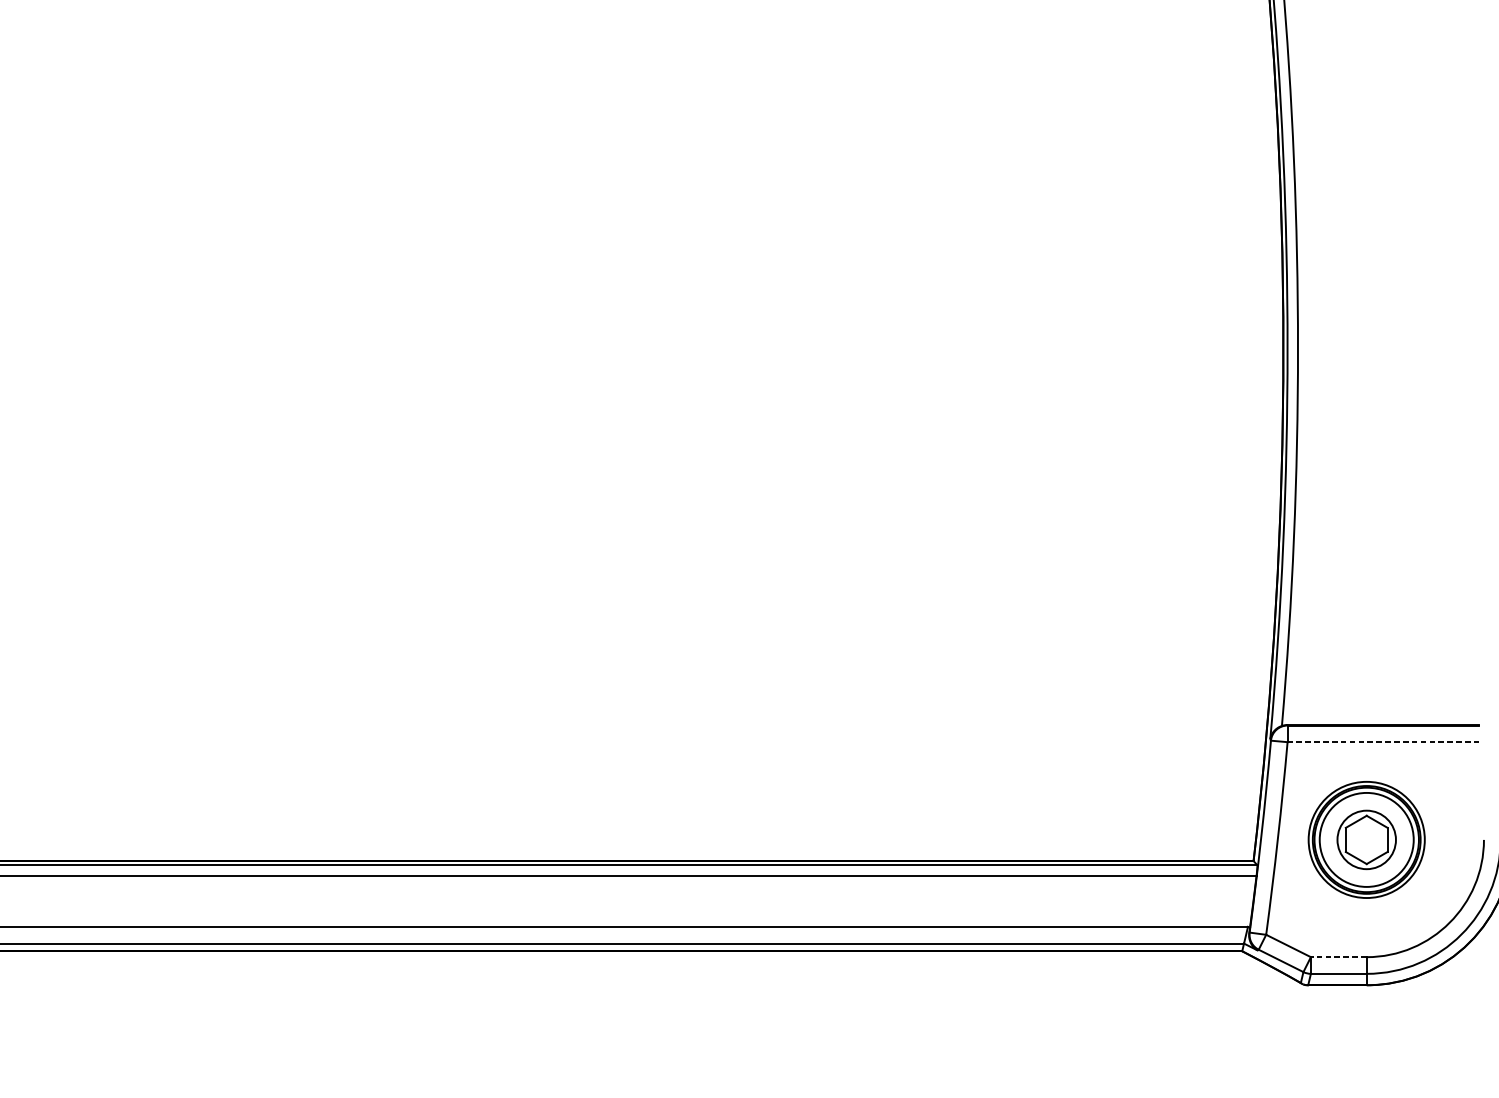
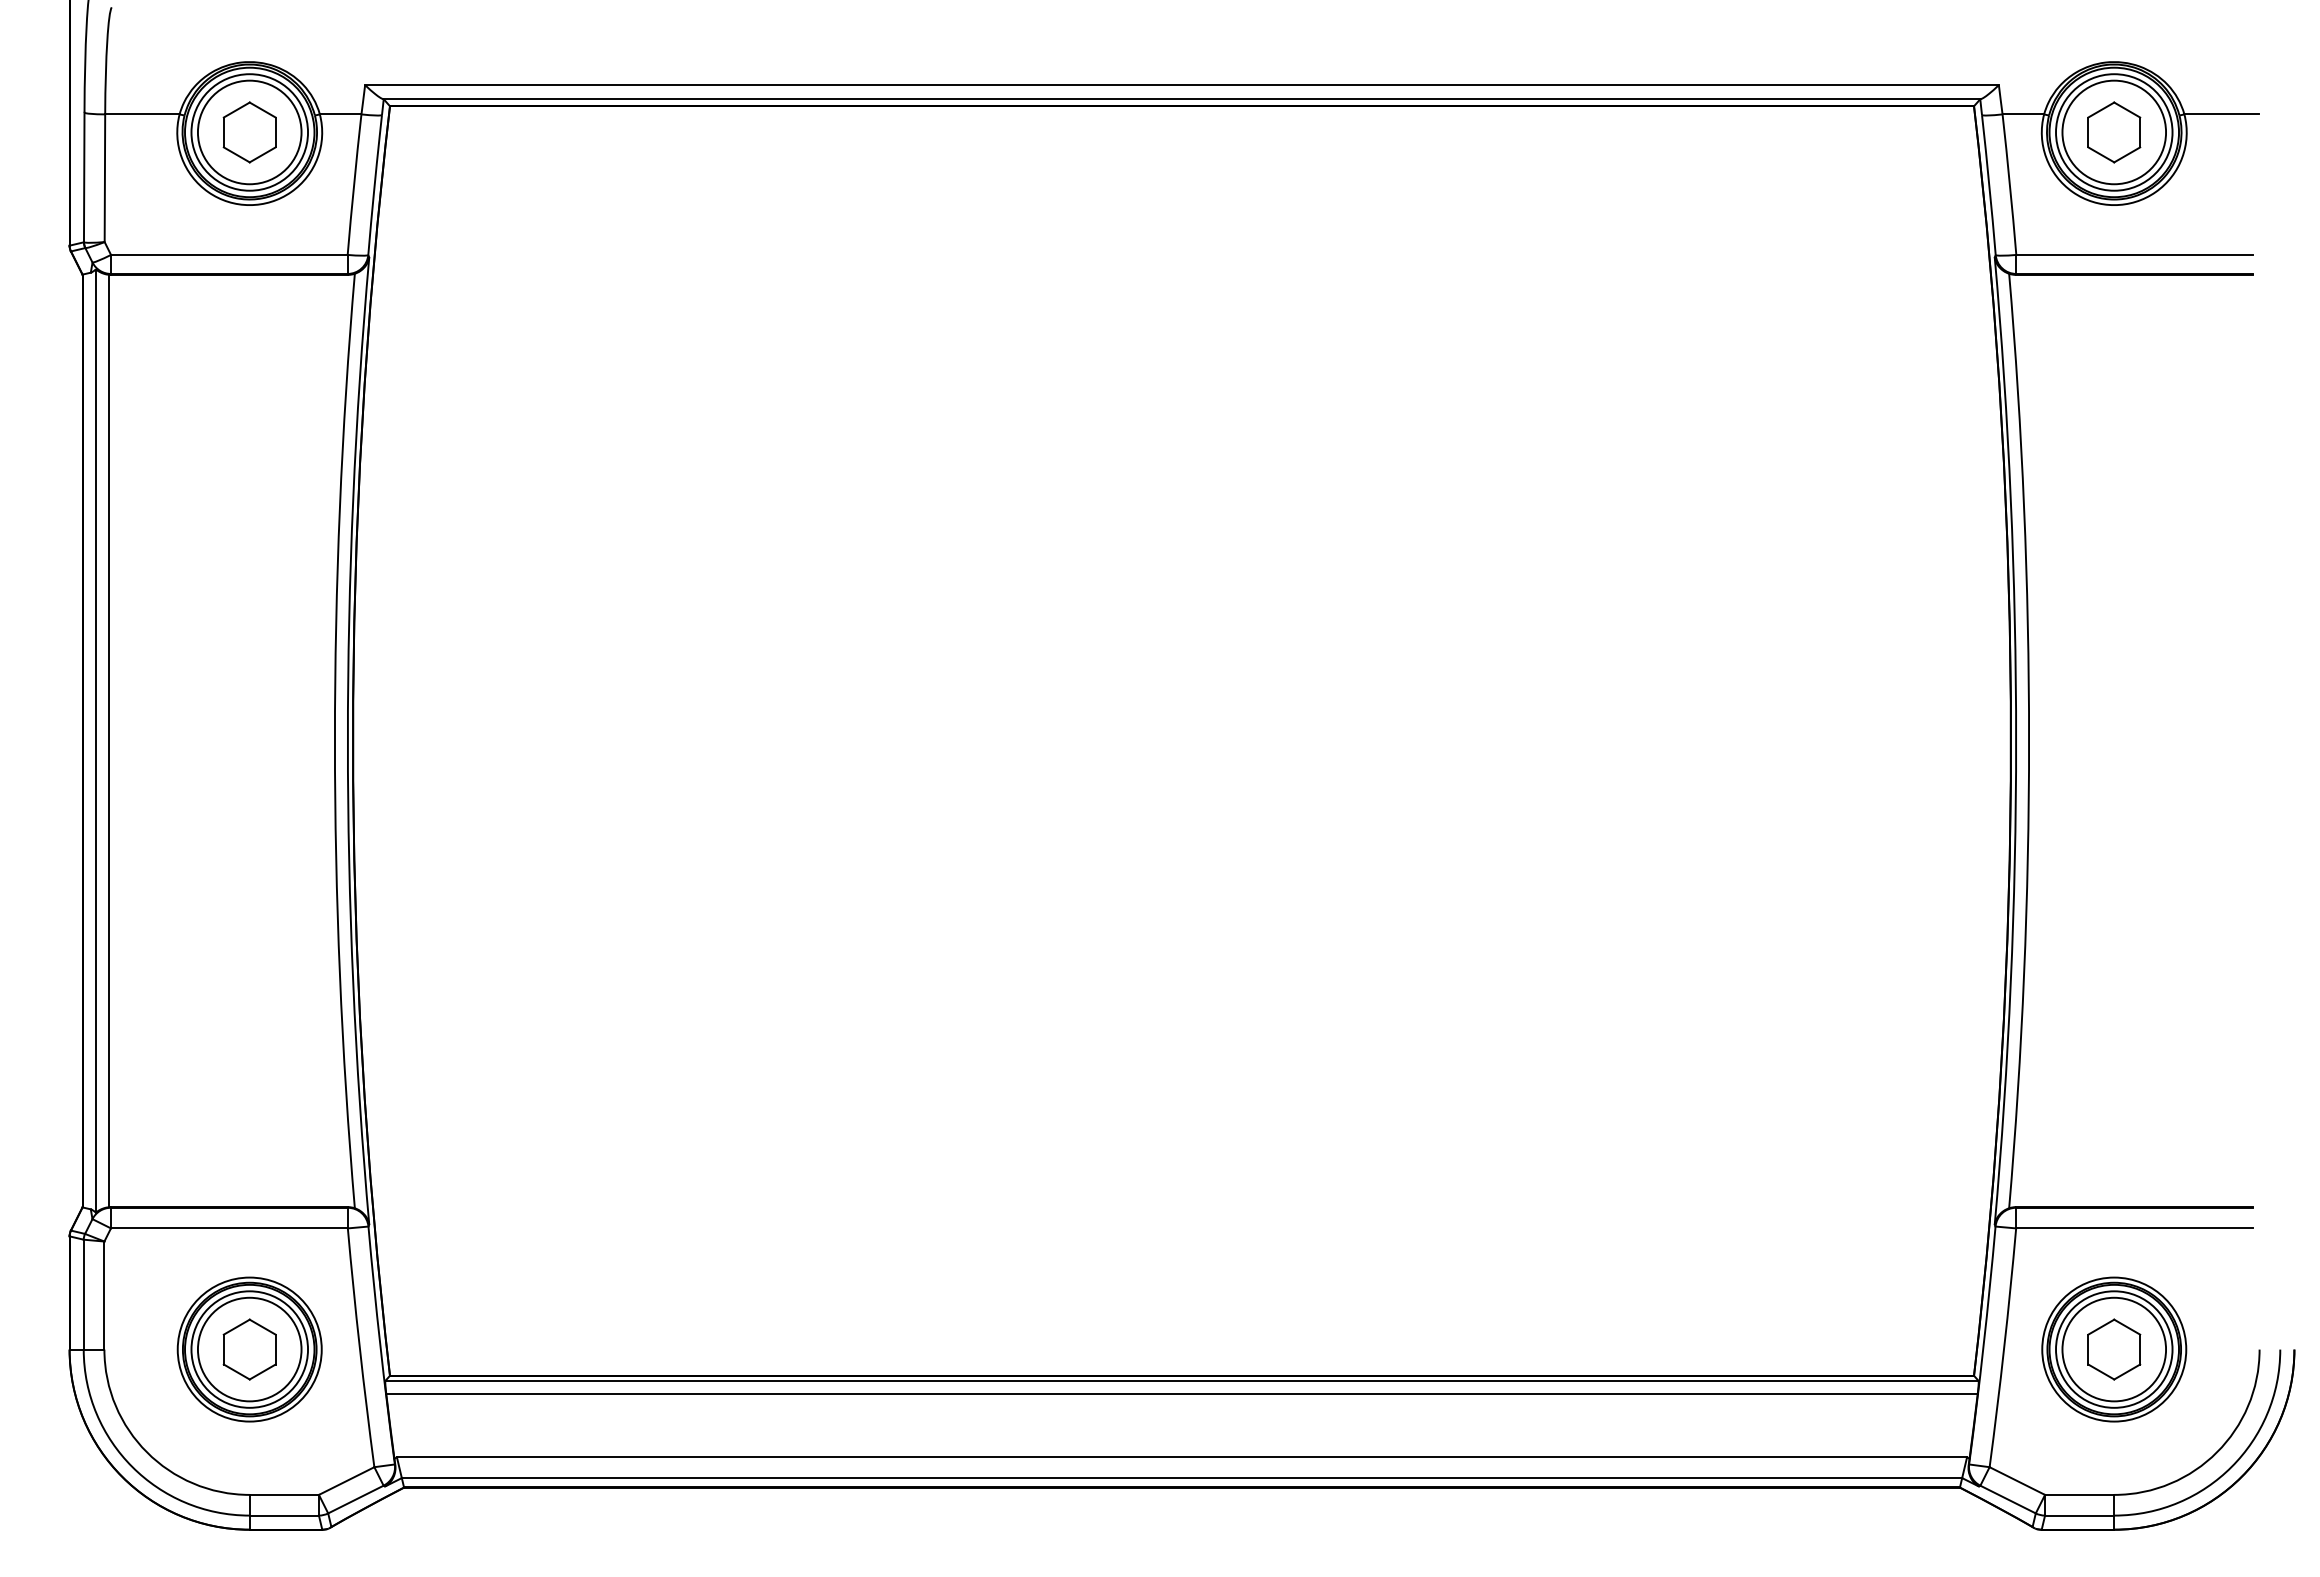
line: (1383, 742) -> (2135, 1228), dashed -> solid
circle: (1366, 839) -> (2114, 1349), size x1.43
line: (1338, 956) -> (2079, 1494), dashed -> solid

